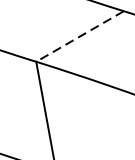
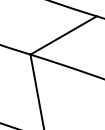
line: (79, 36) -> (63, 35), dashed -> solid

